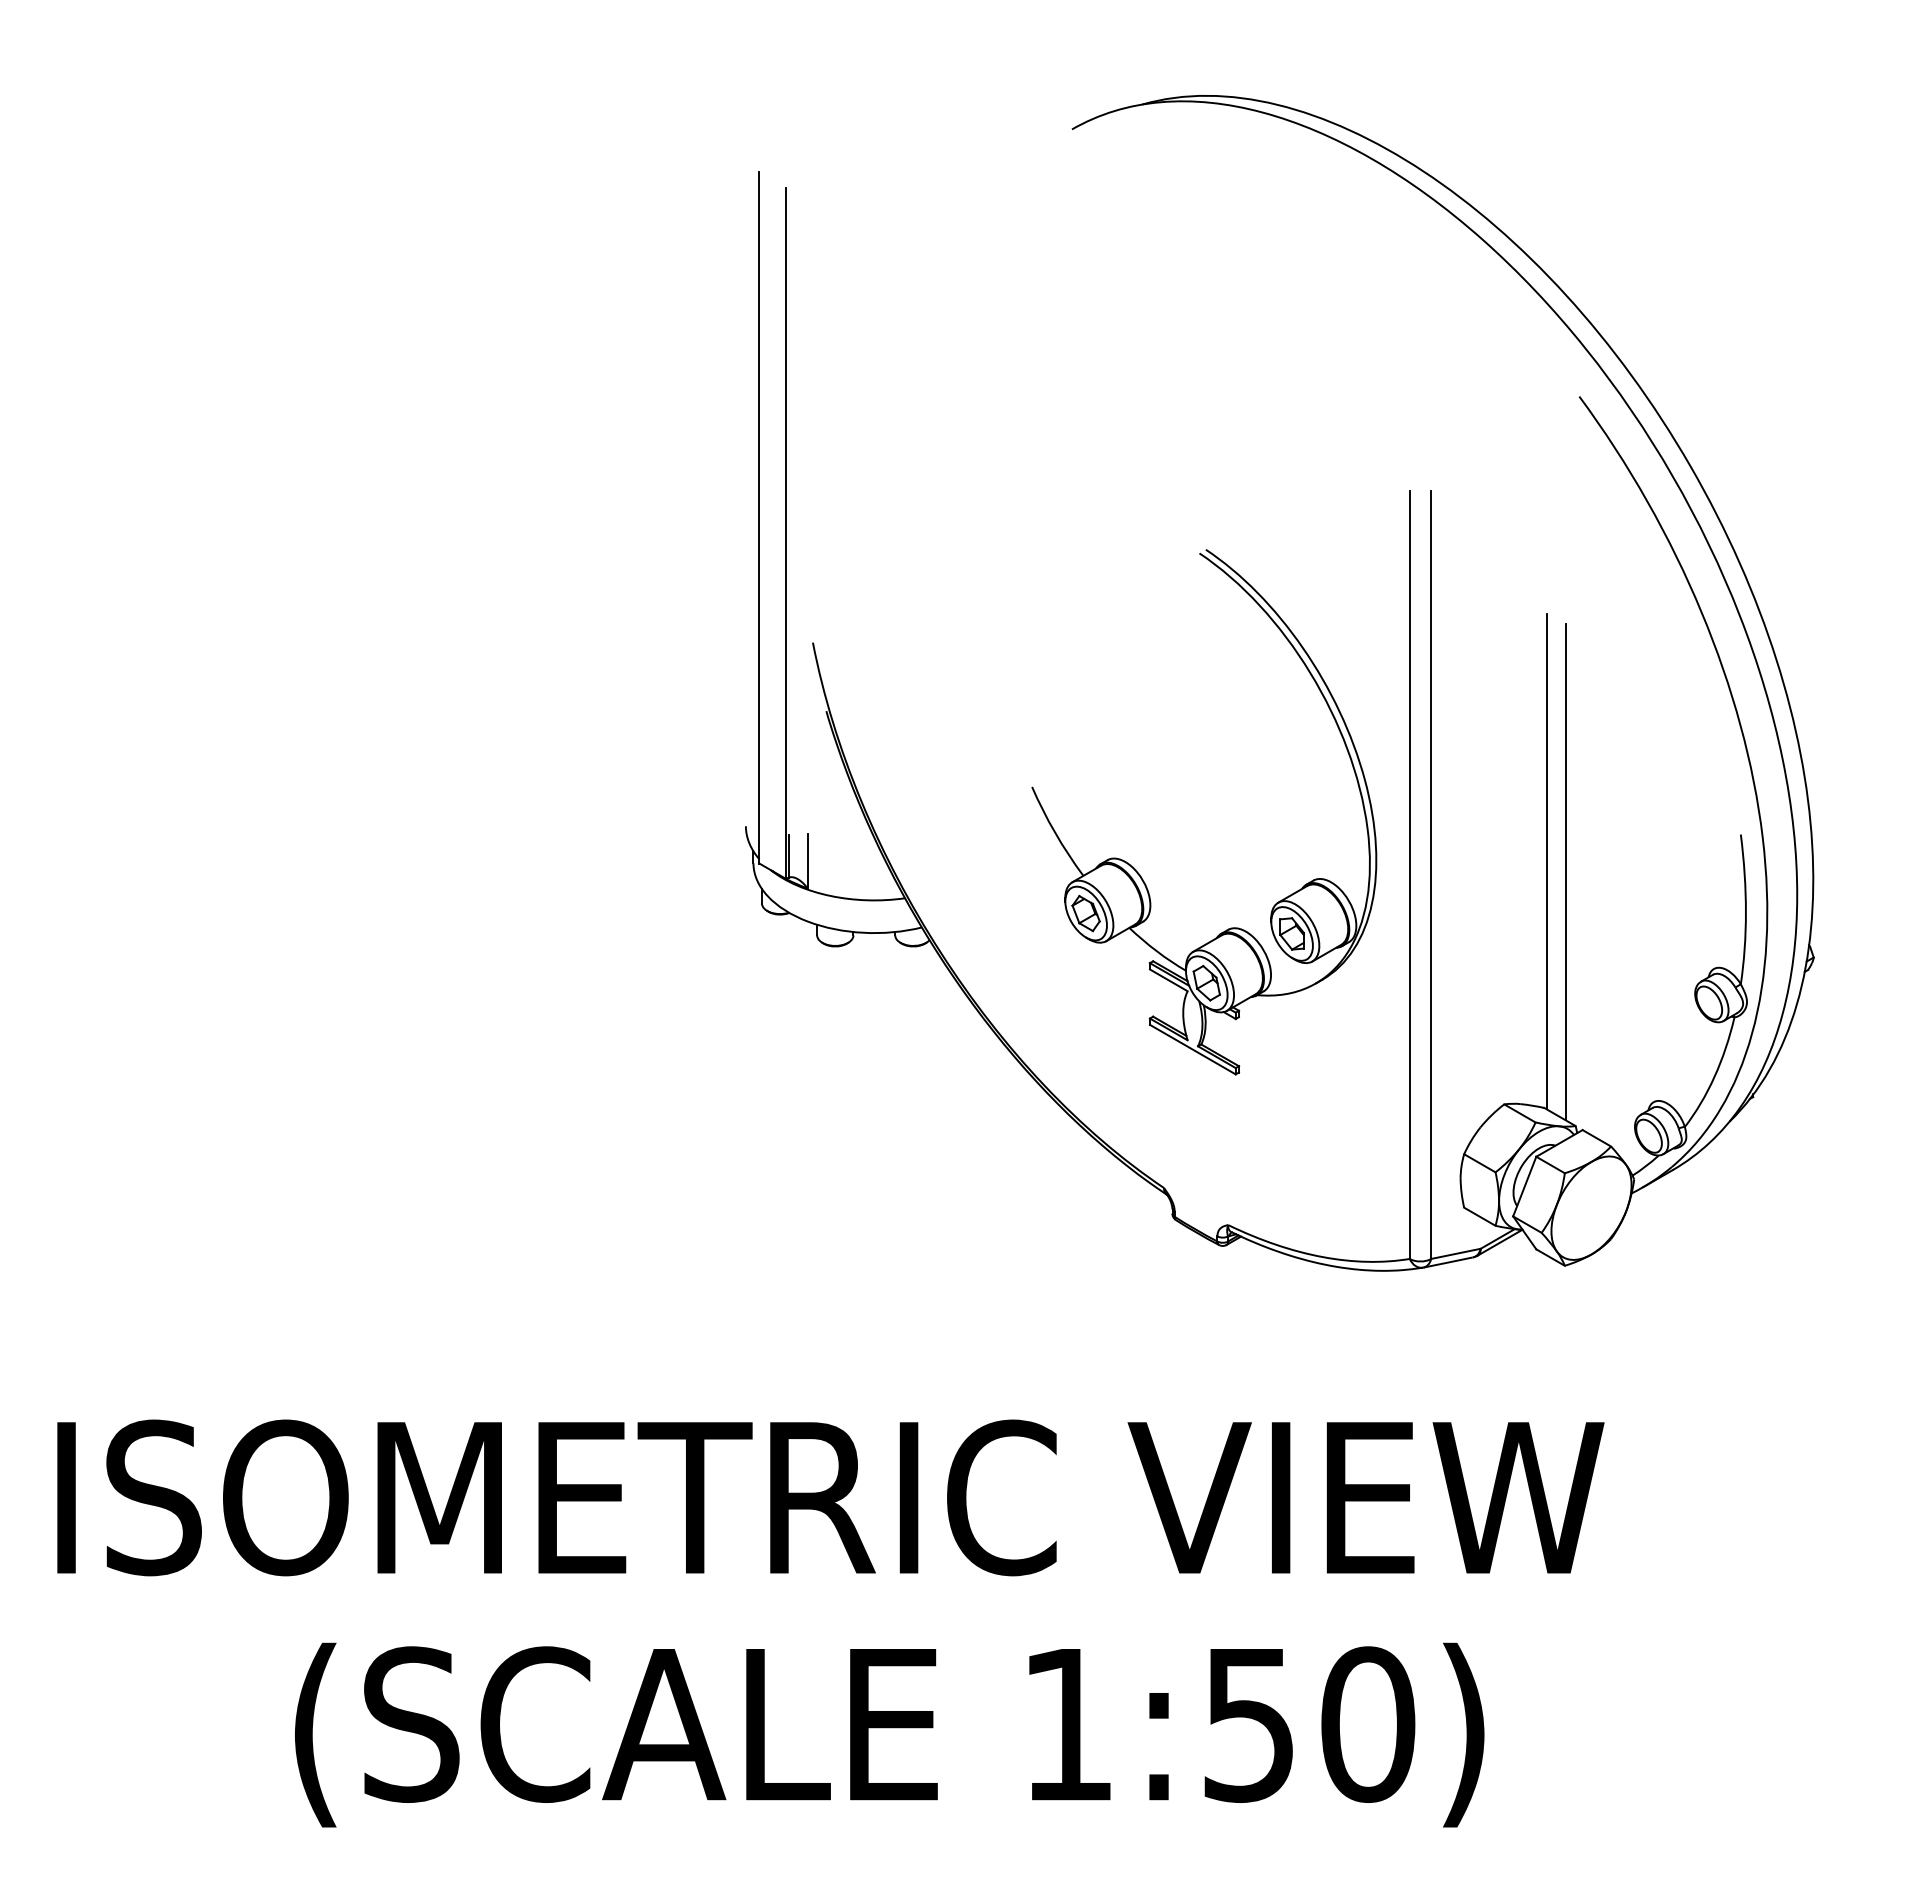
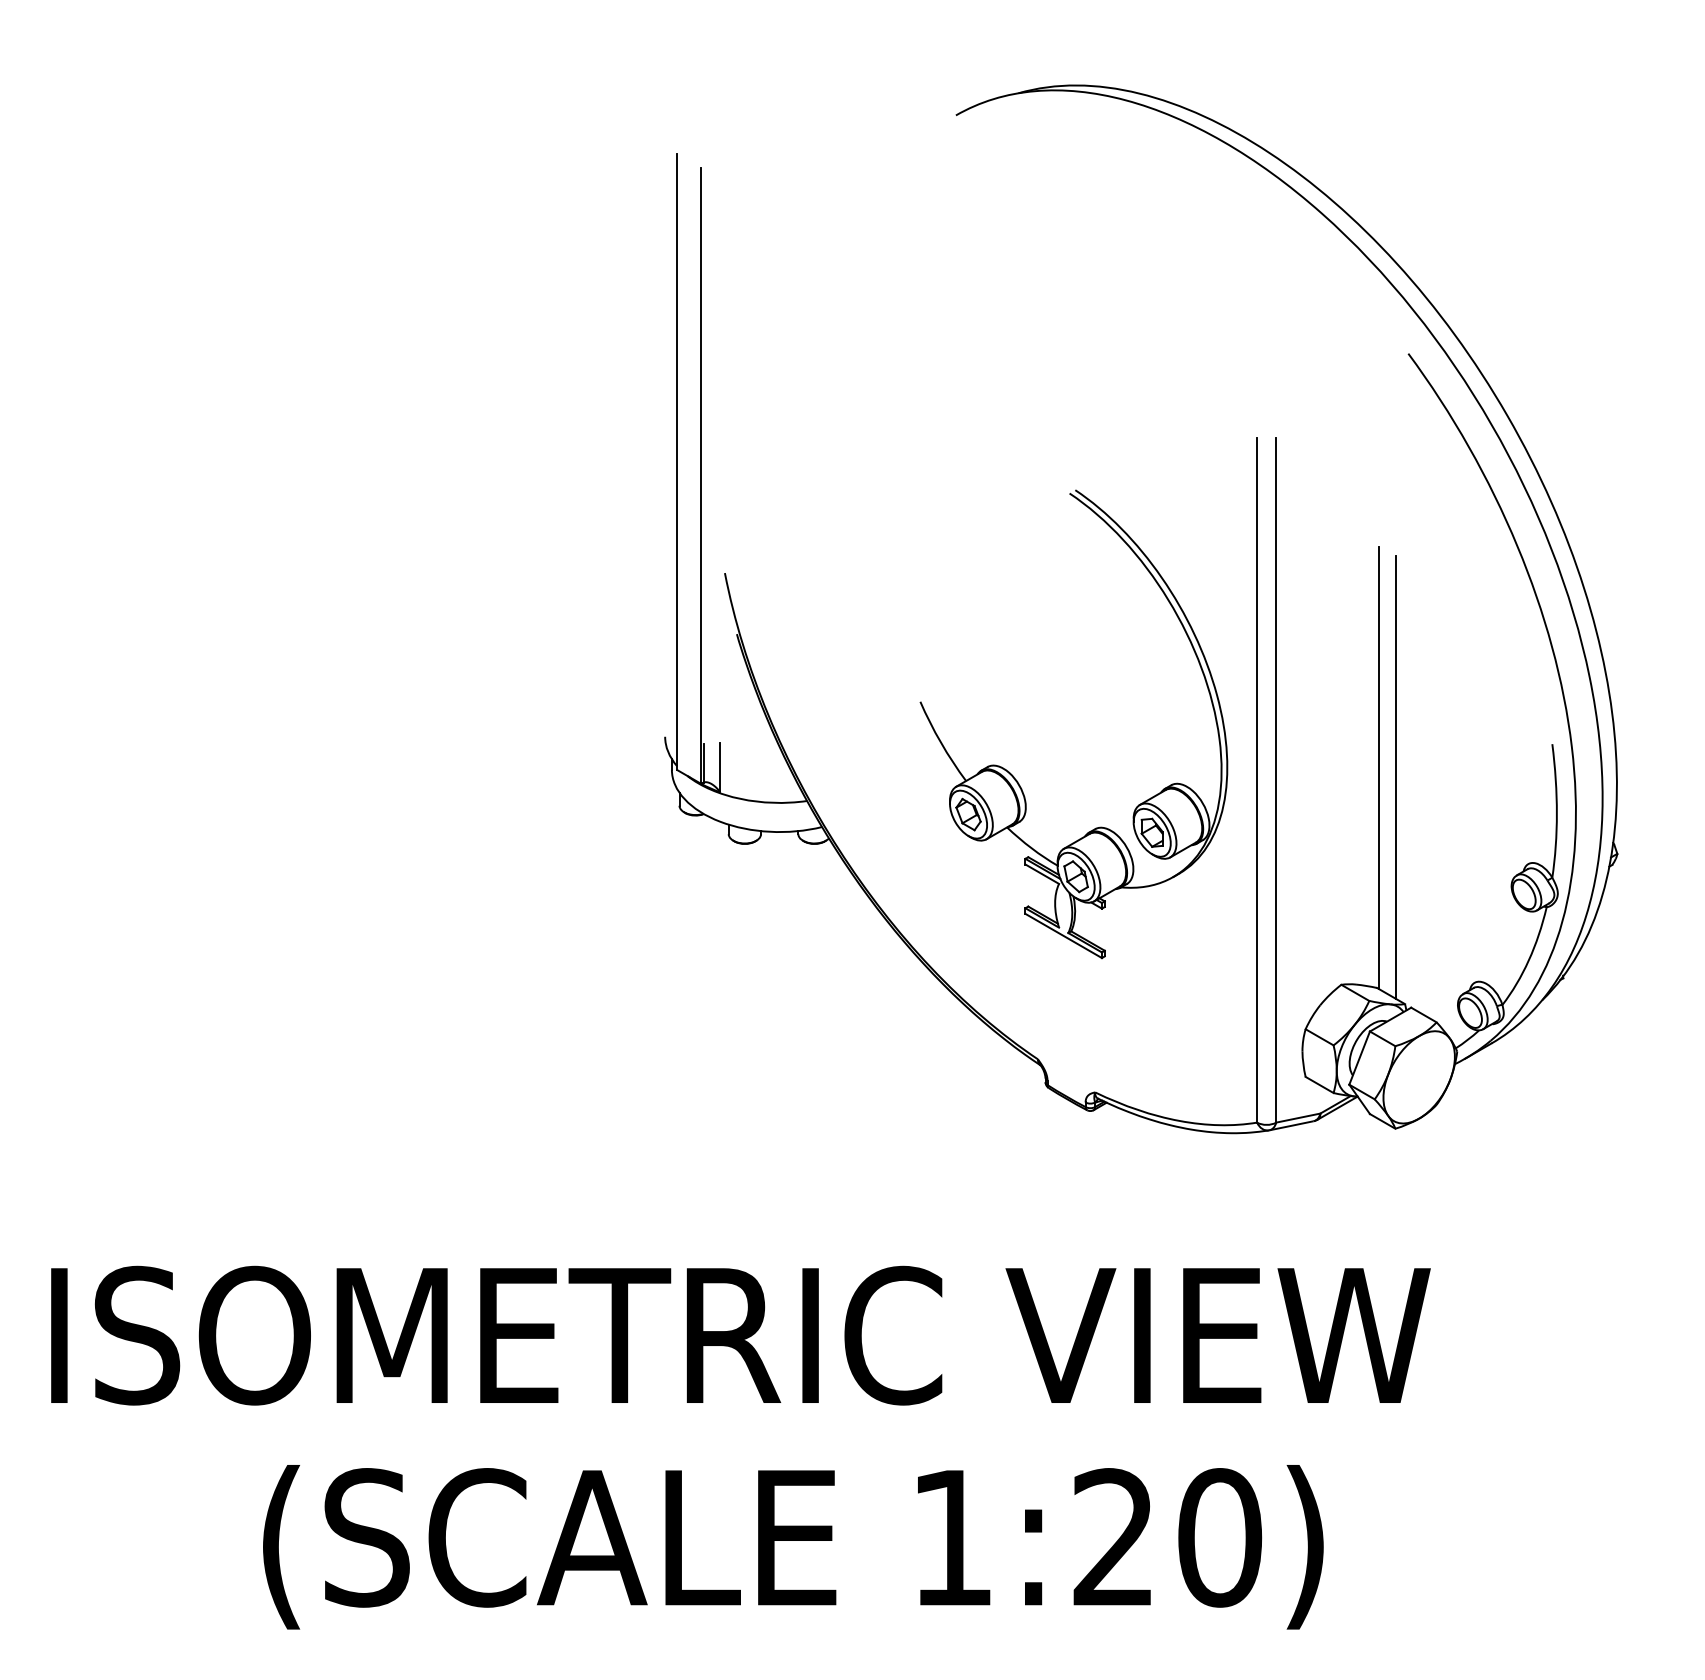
text: (1248, 1724) -> (1113, 1537), 1:50) -> 1:20)

